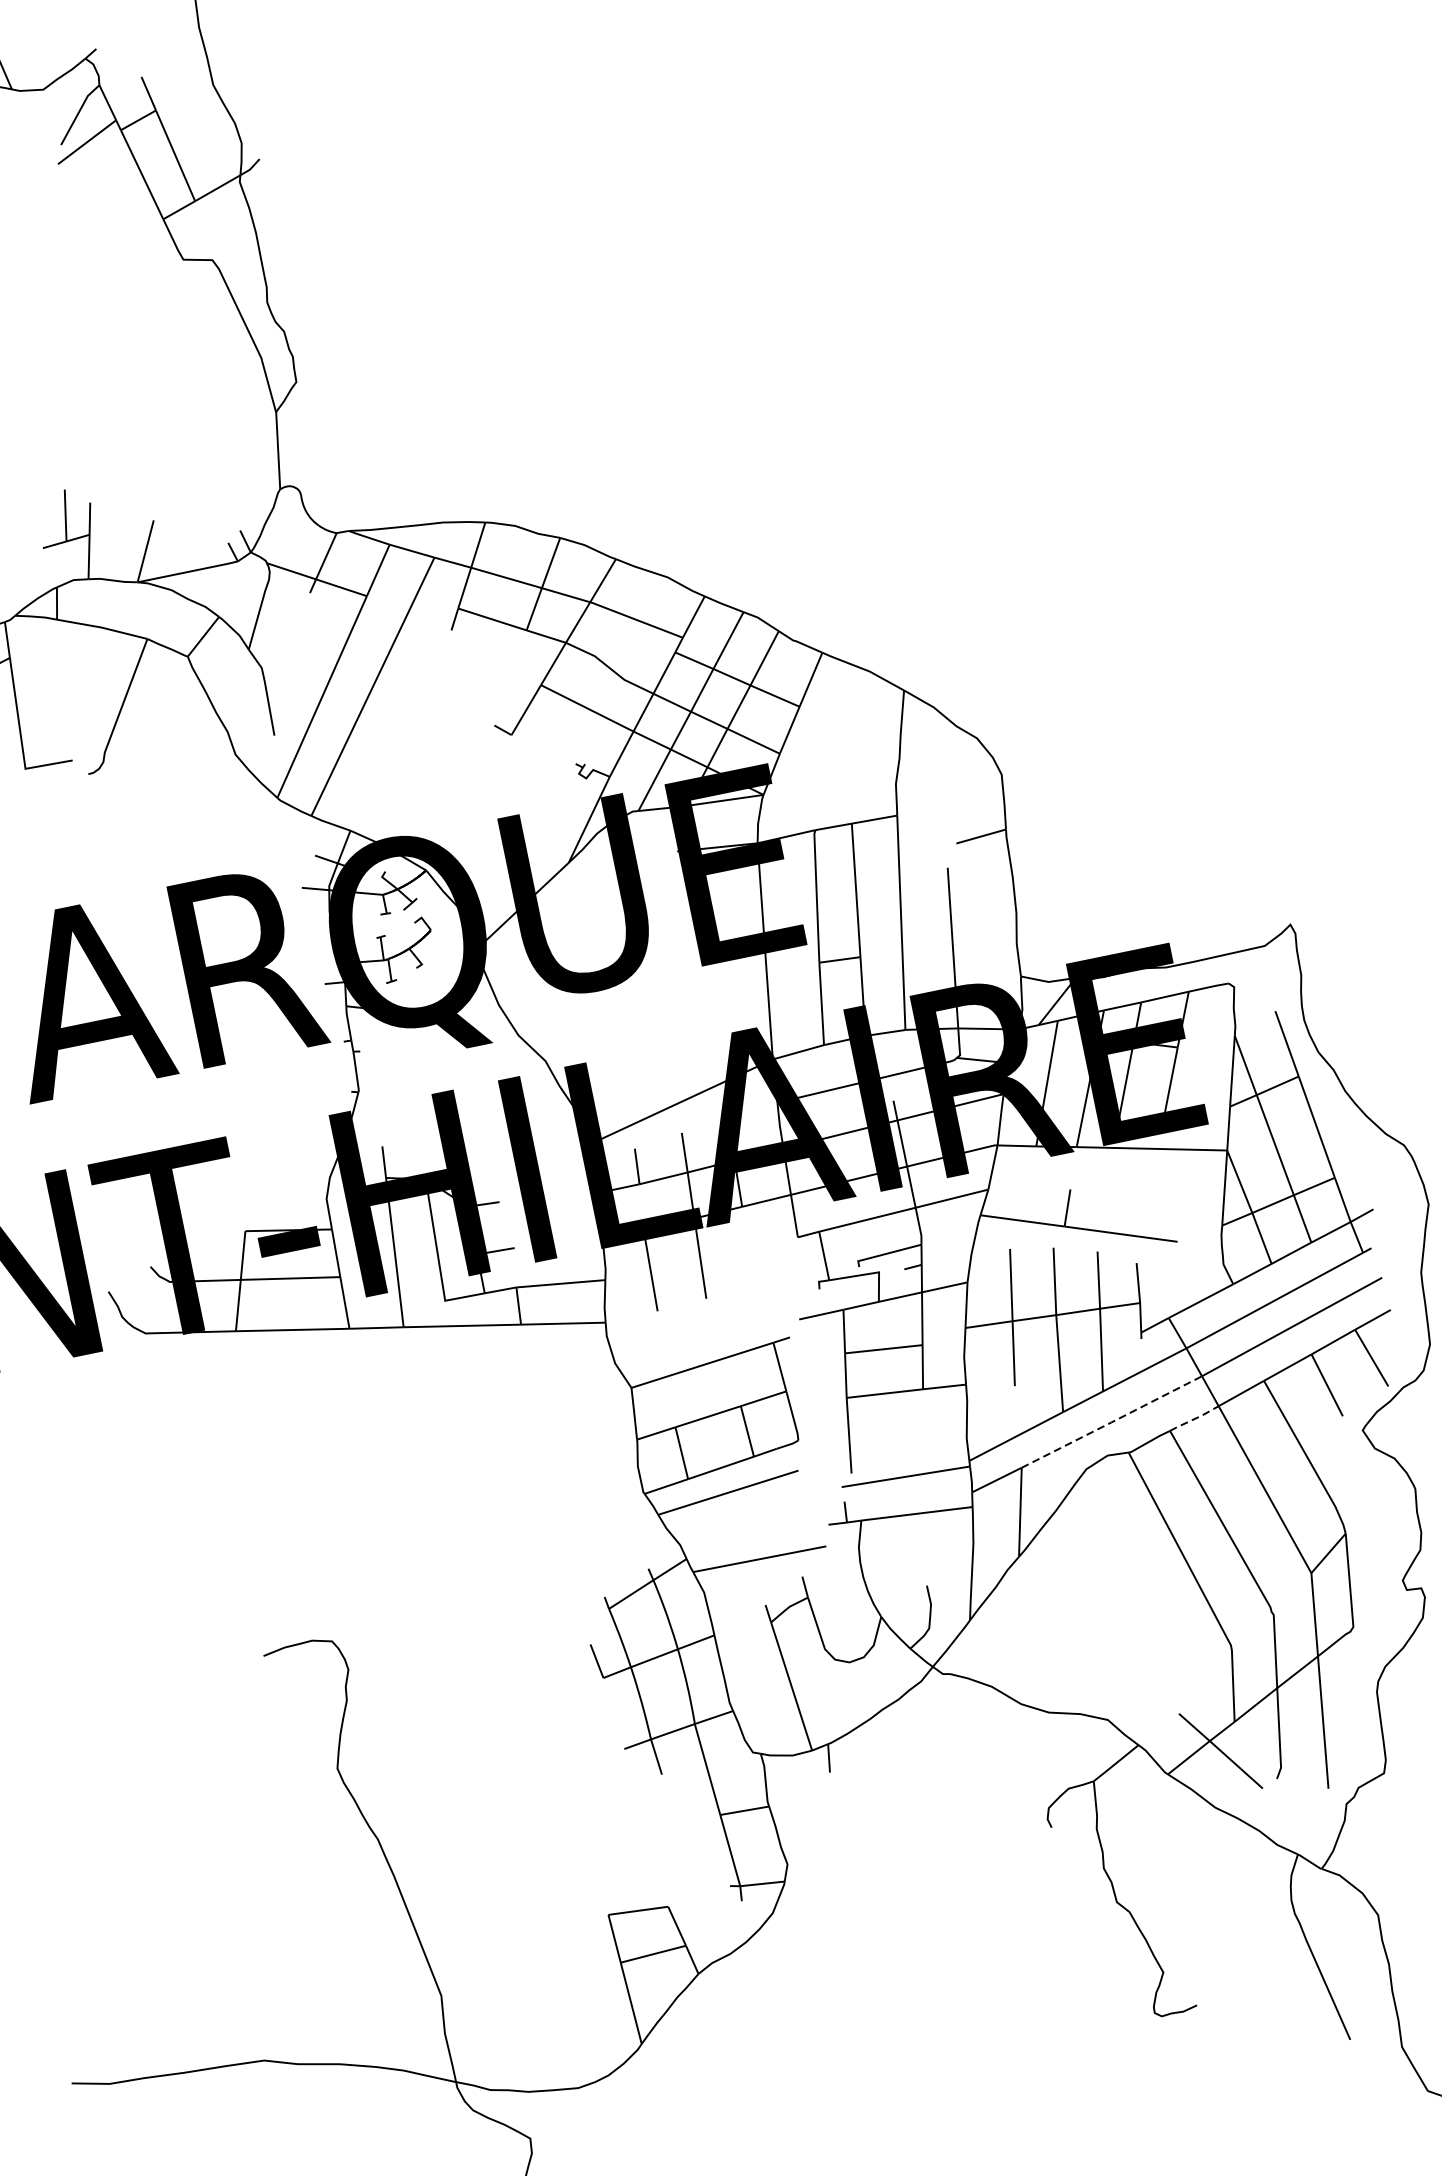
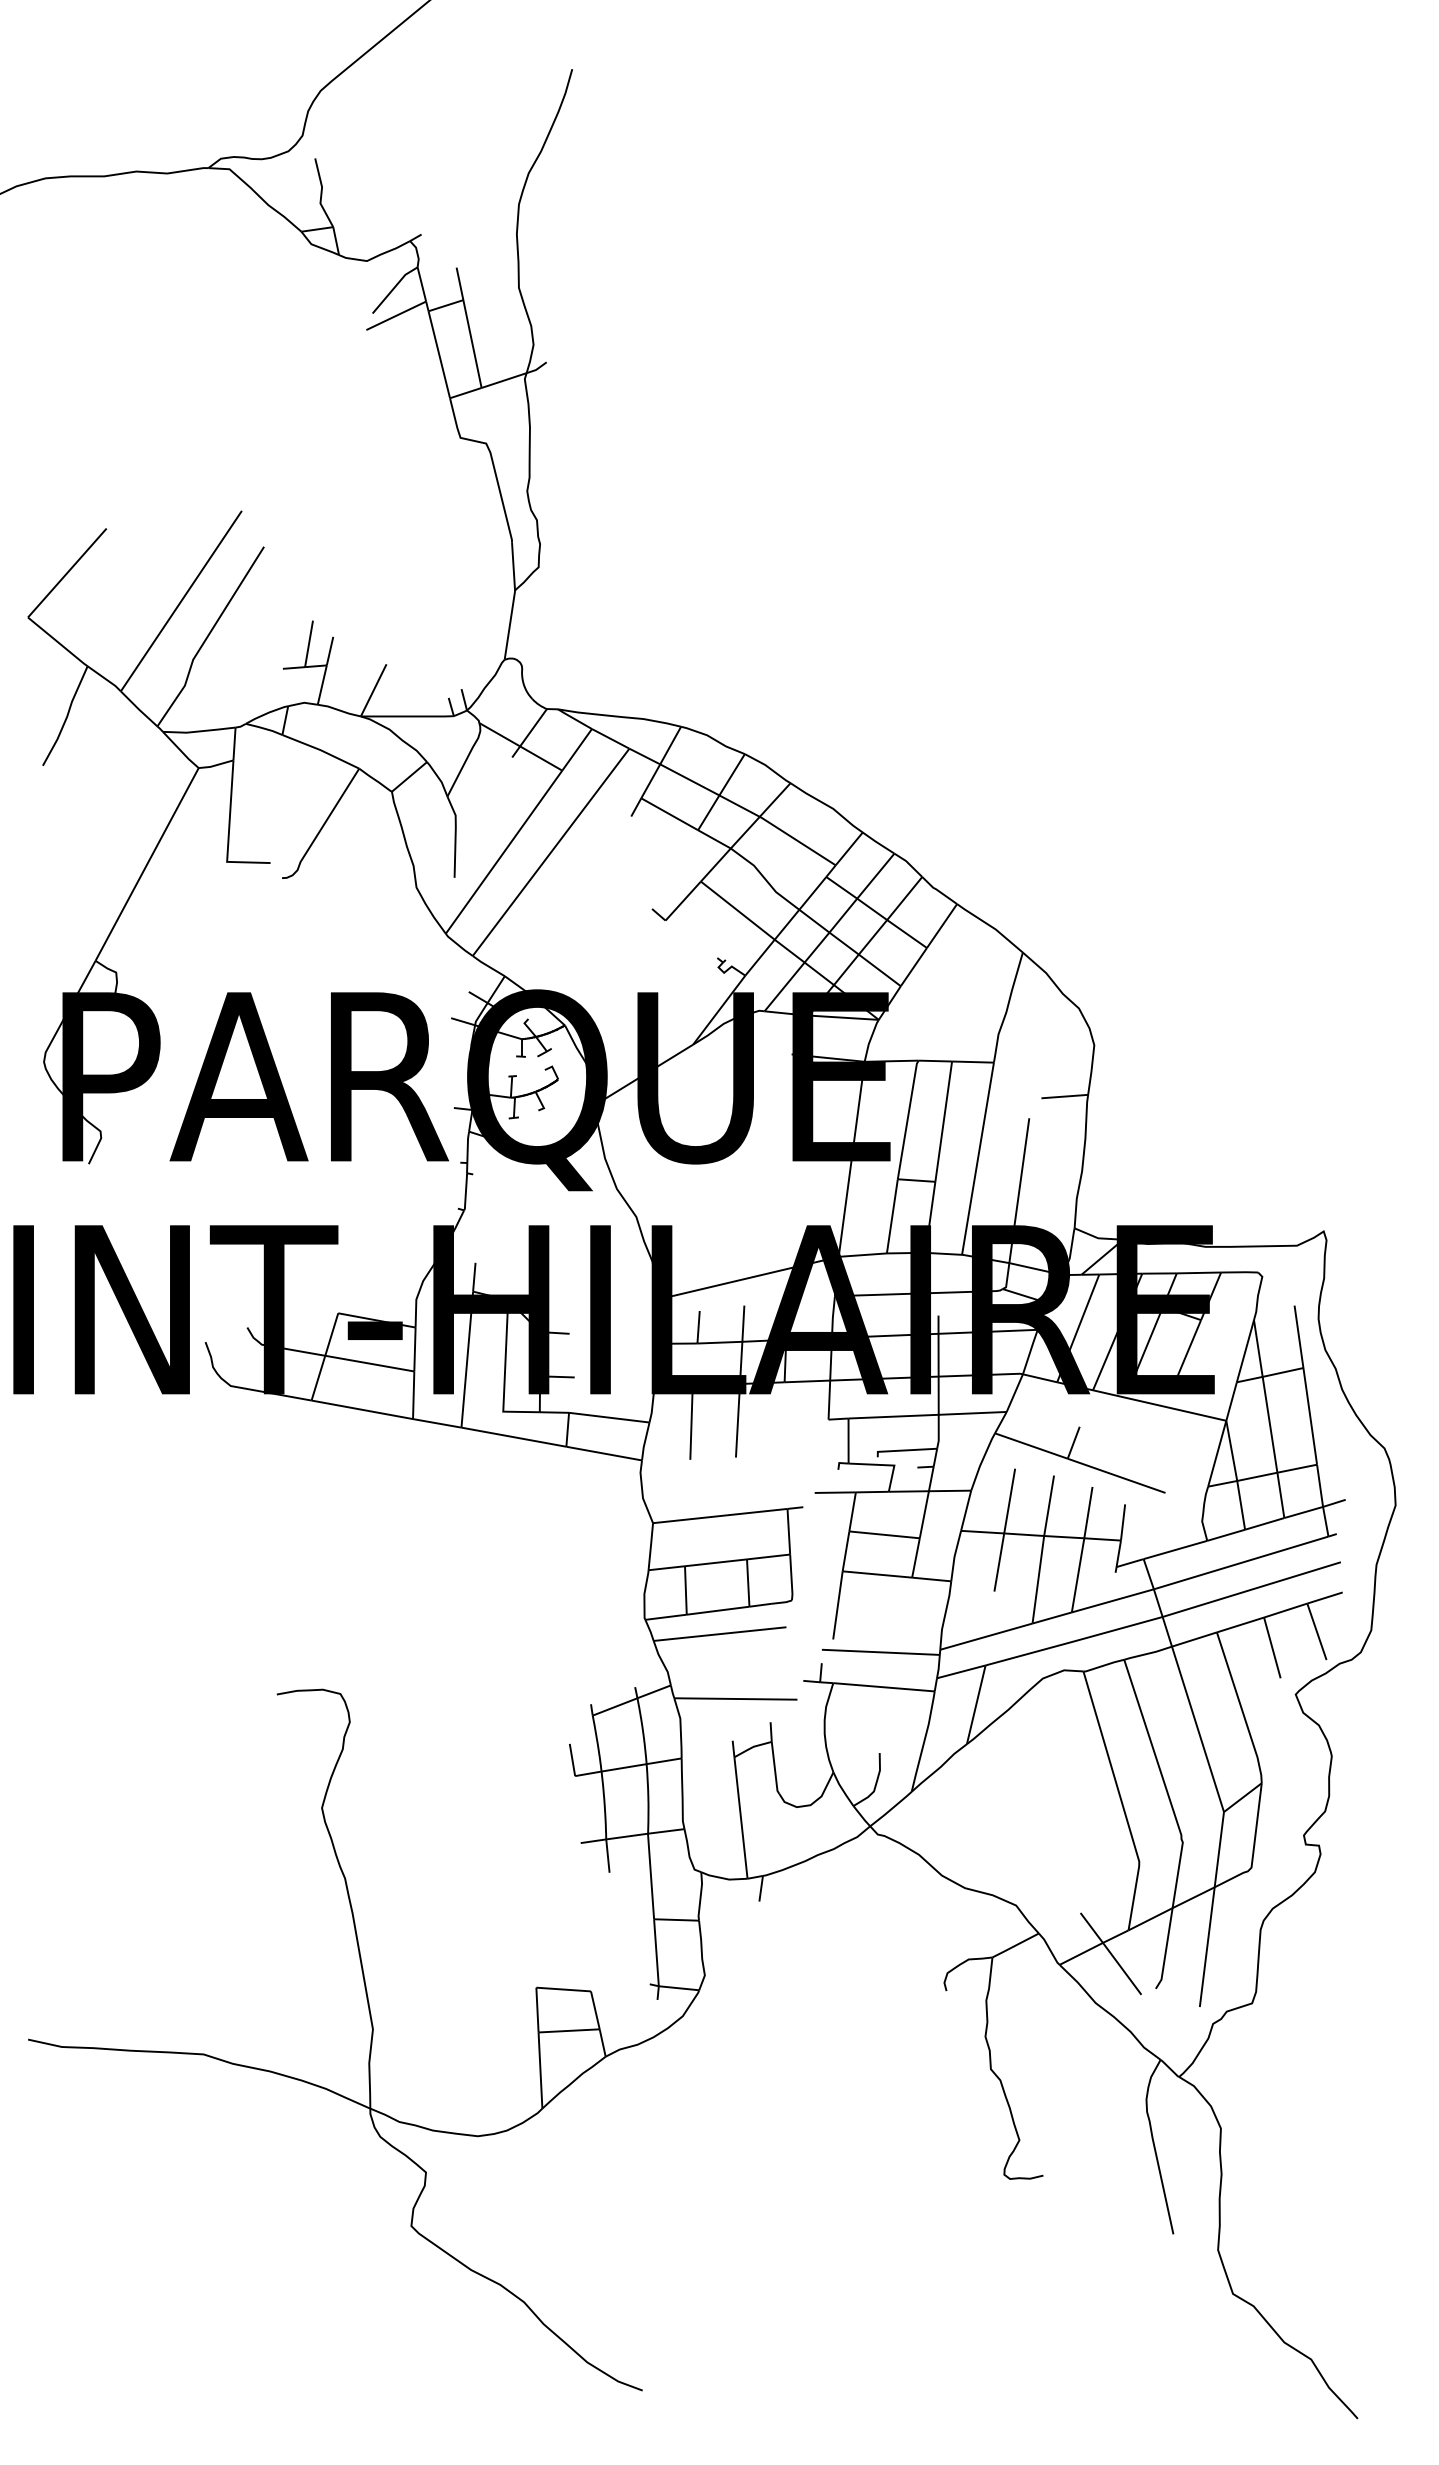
line: (1194, 1418) -> (1148, 1653), dashed -> solid
line: (1111, 1422) -> (1073, 1641), dashed -> solid

